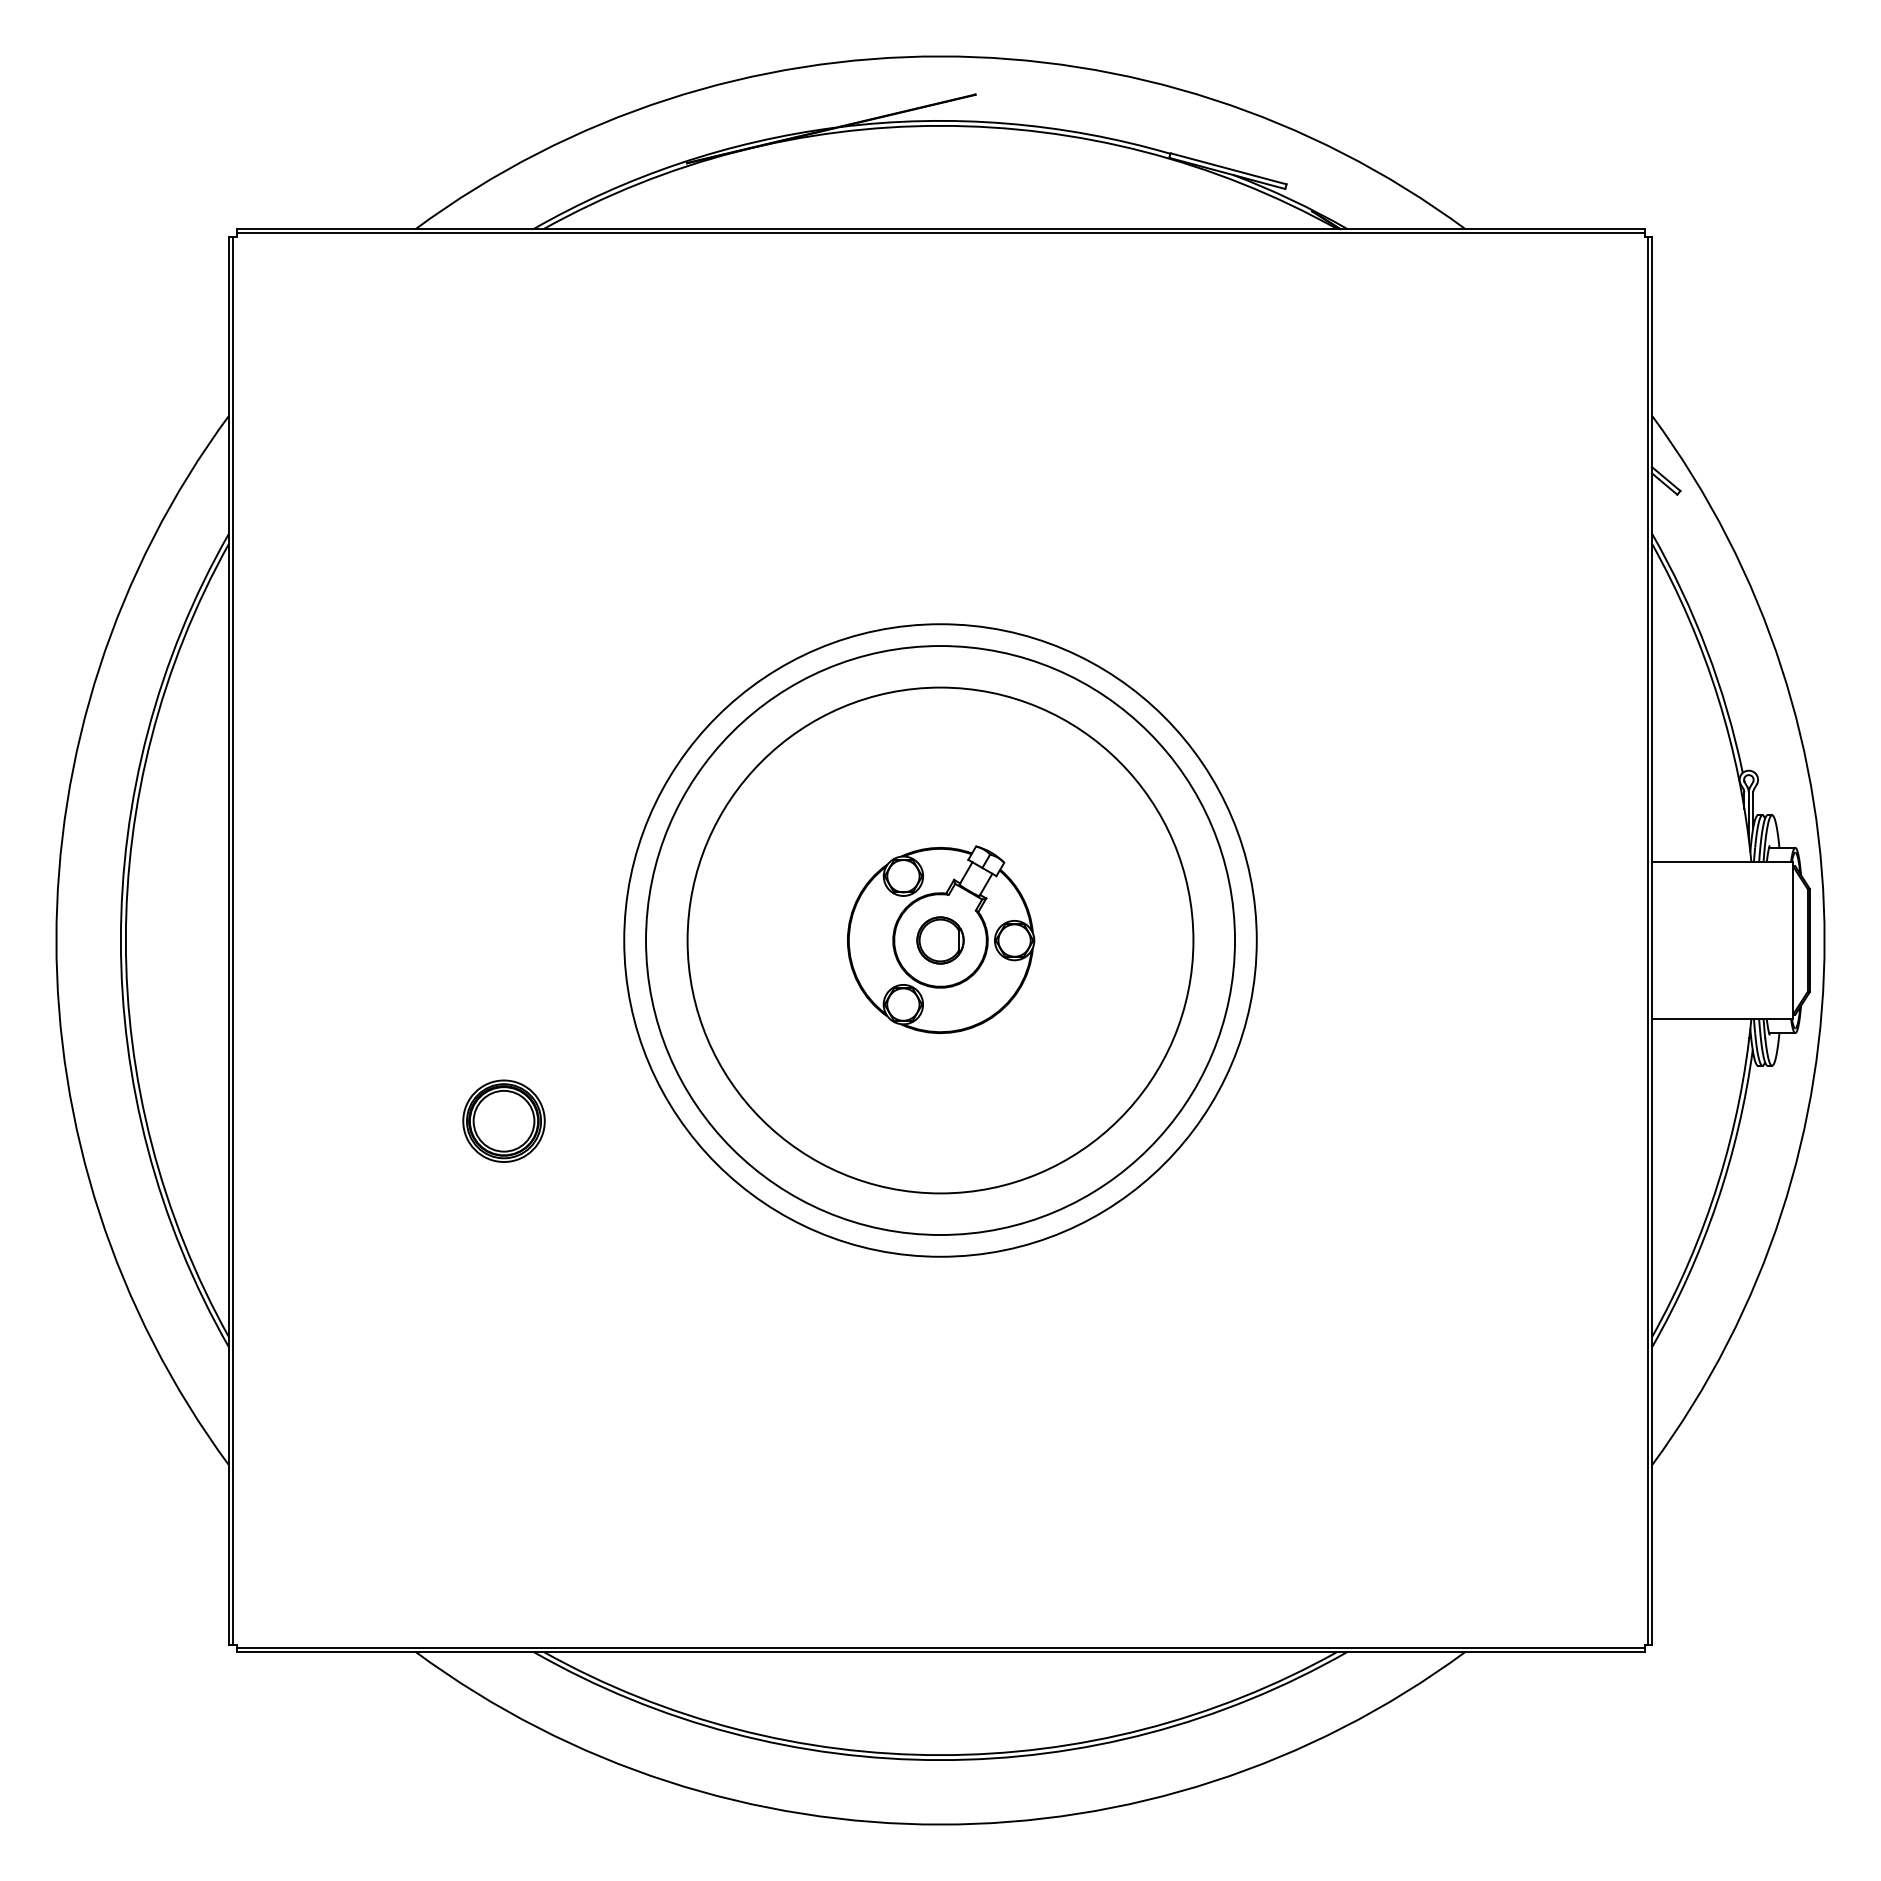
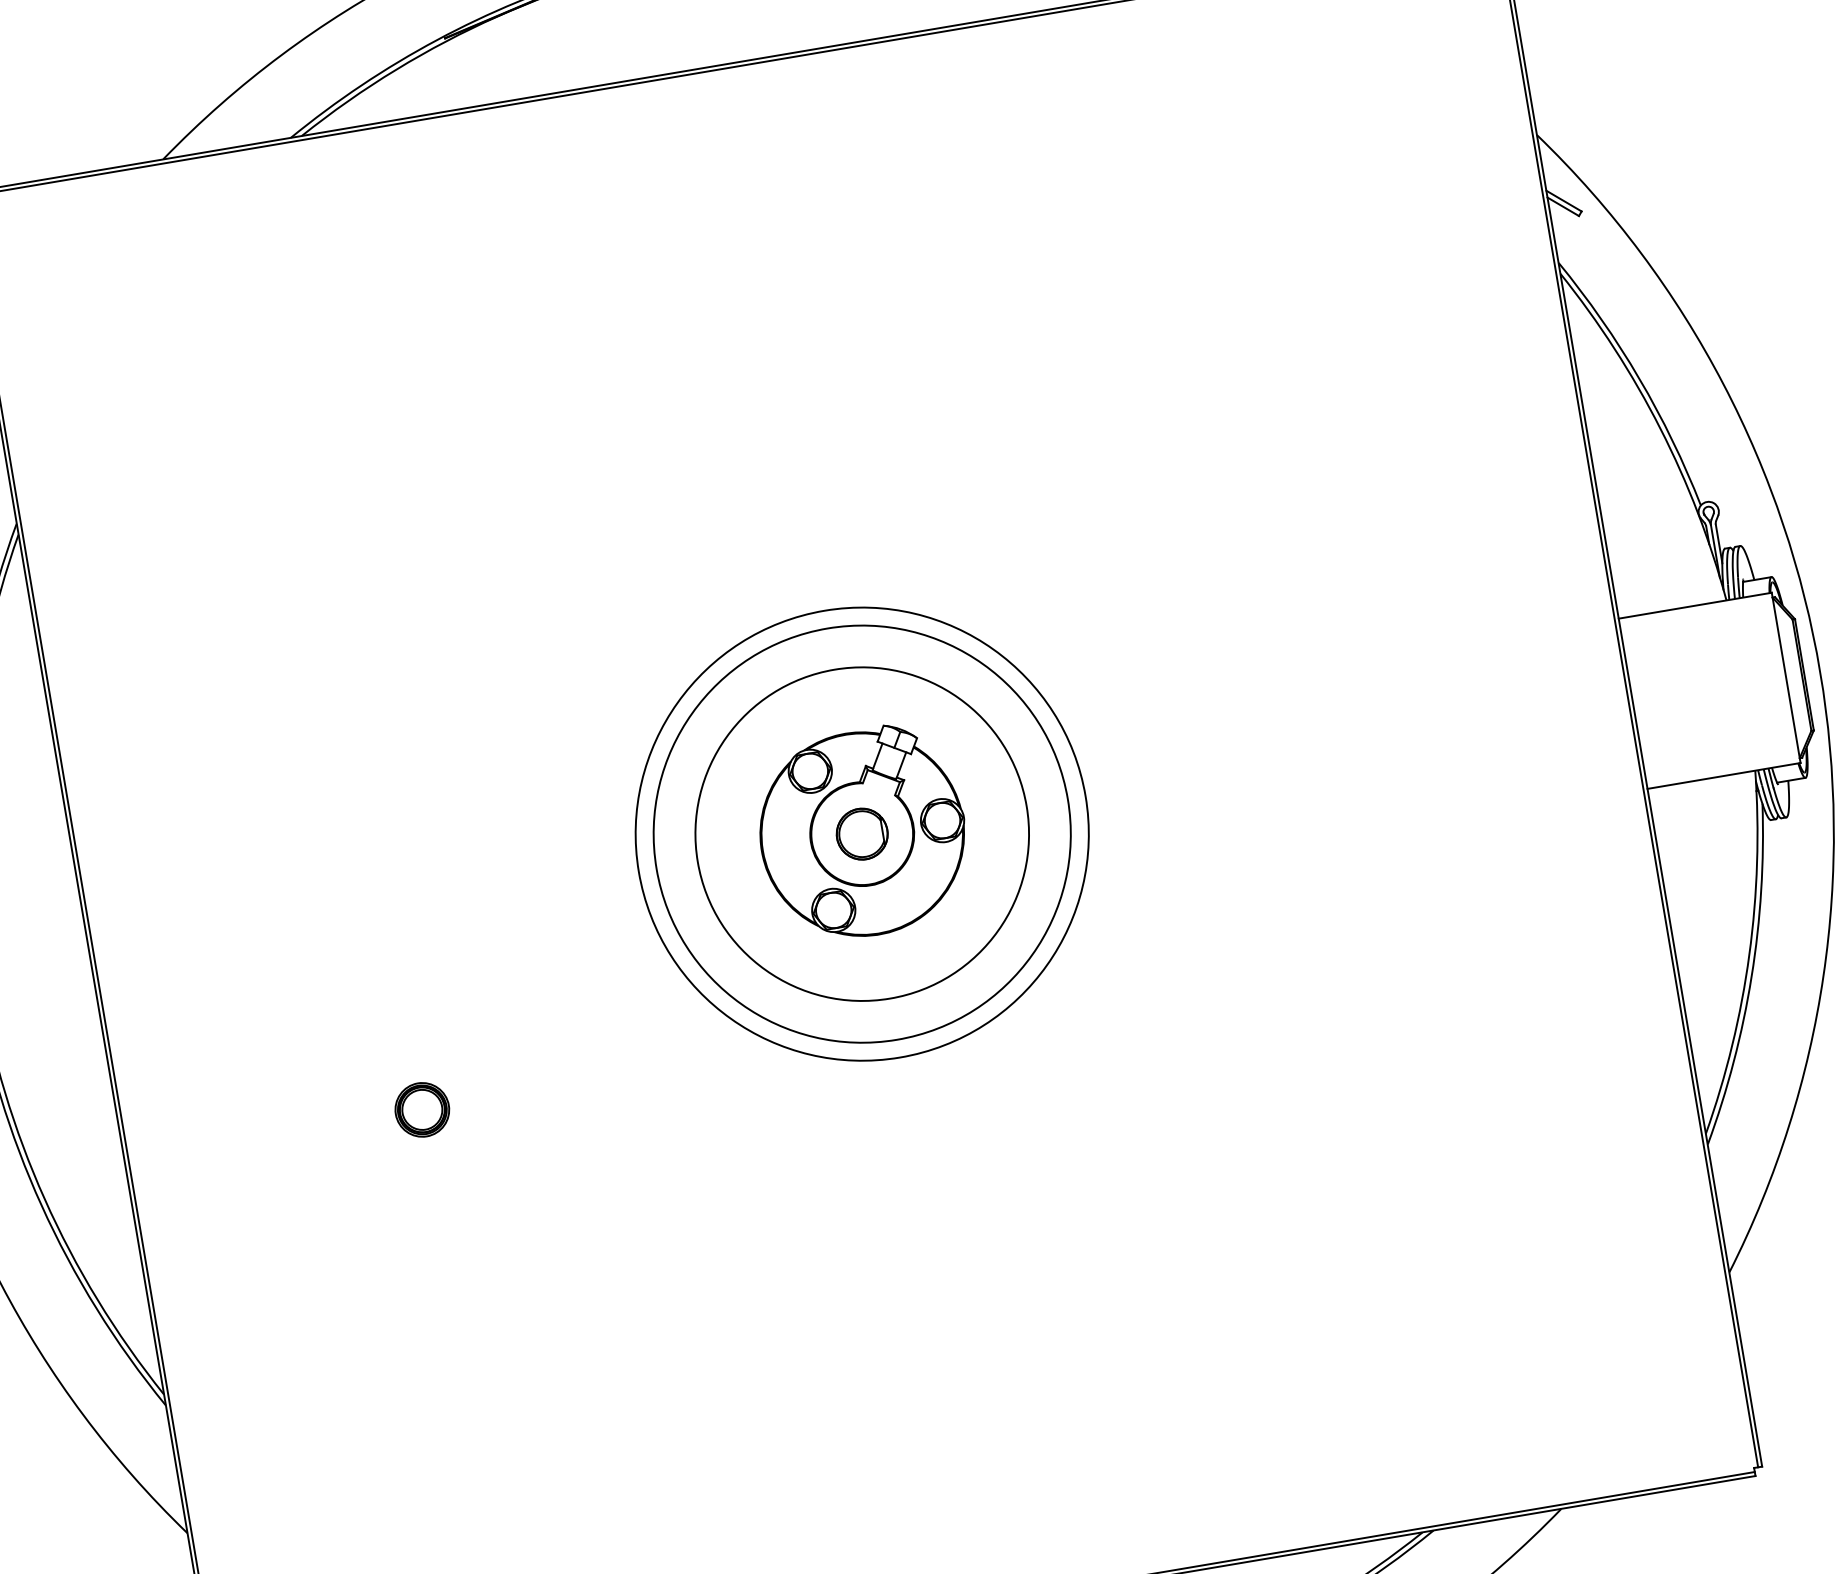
circle: (940, 940) -> (862, 834), size x0.6
circle: (940, 940) -> (862, 834), size x0.6
circle: (940, 940) -> (862, 834), size x0.7
part: (503, 1120) -> (421, 1109), size x0.6

